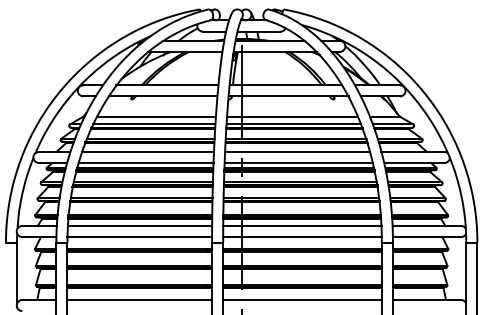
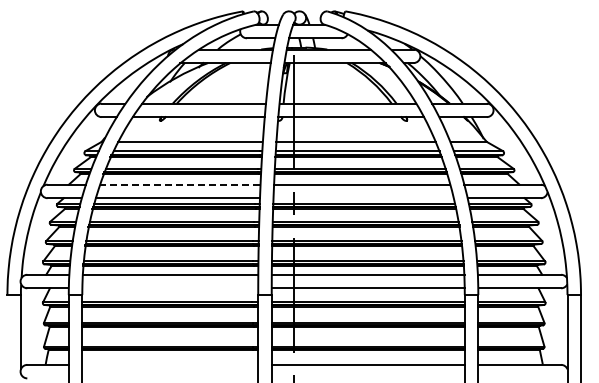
line: (147, 151) -> (179, 184), solid -> dashed
line: (298, 163) -> (363, 198), removed
line: (139, 237) -> (169, 288), removed
line: (139, 299) -> (170, 364), removed

